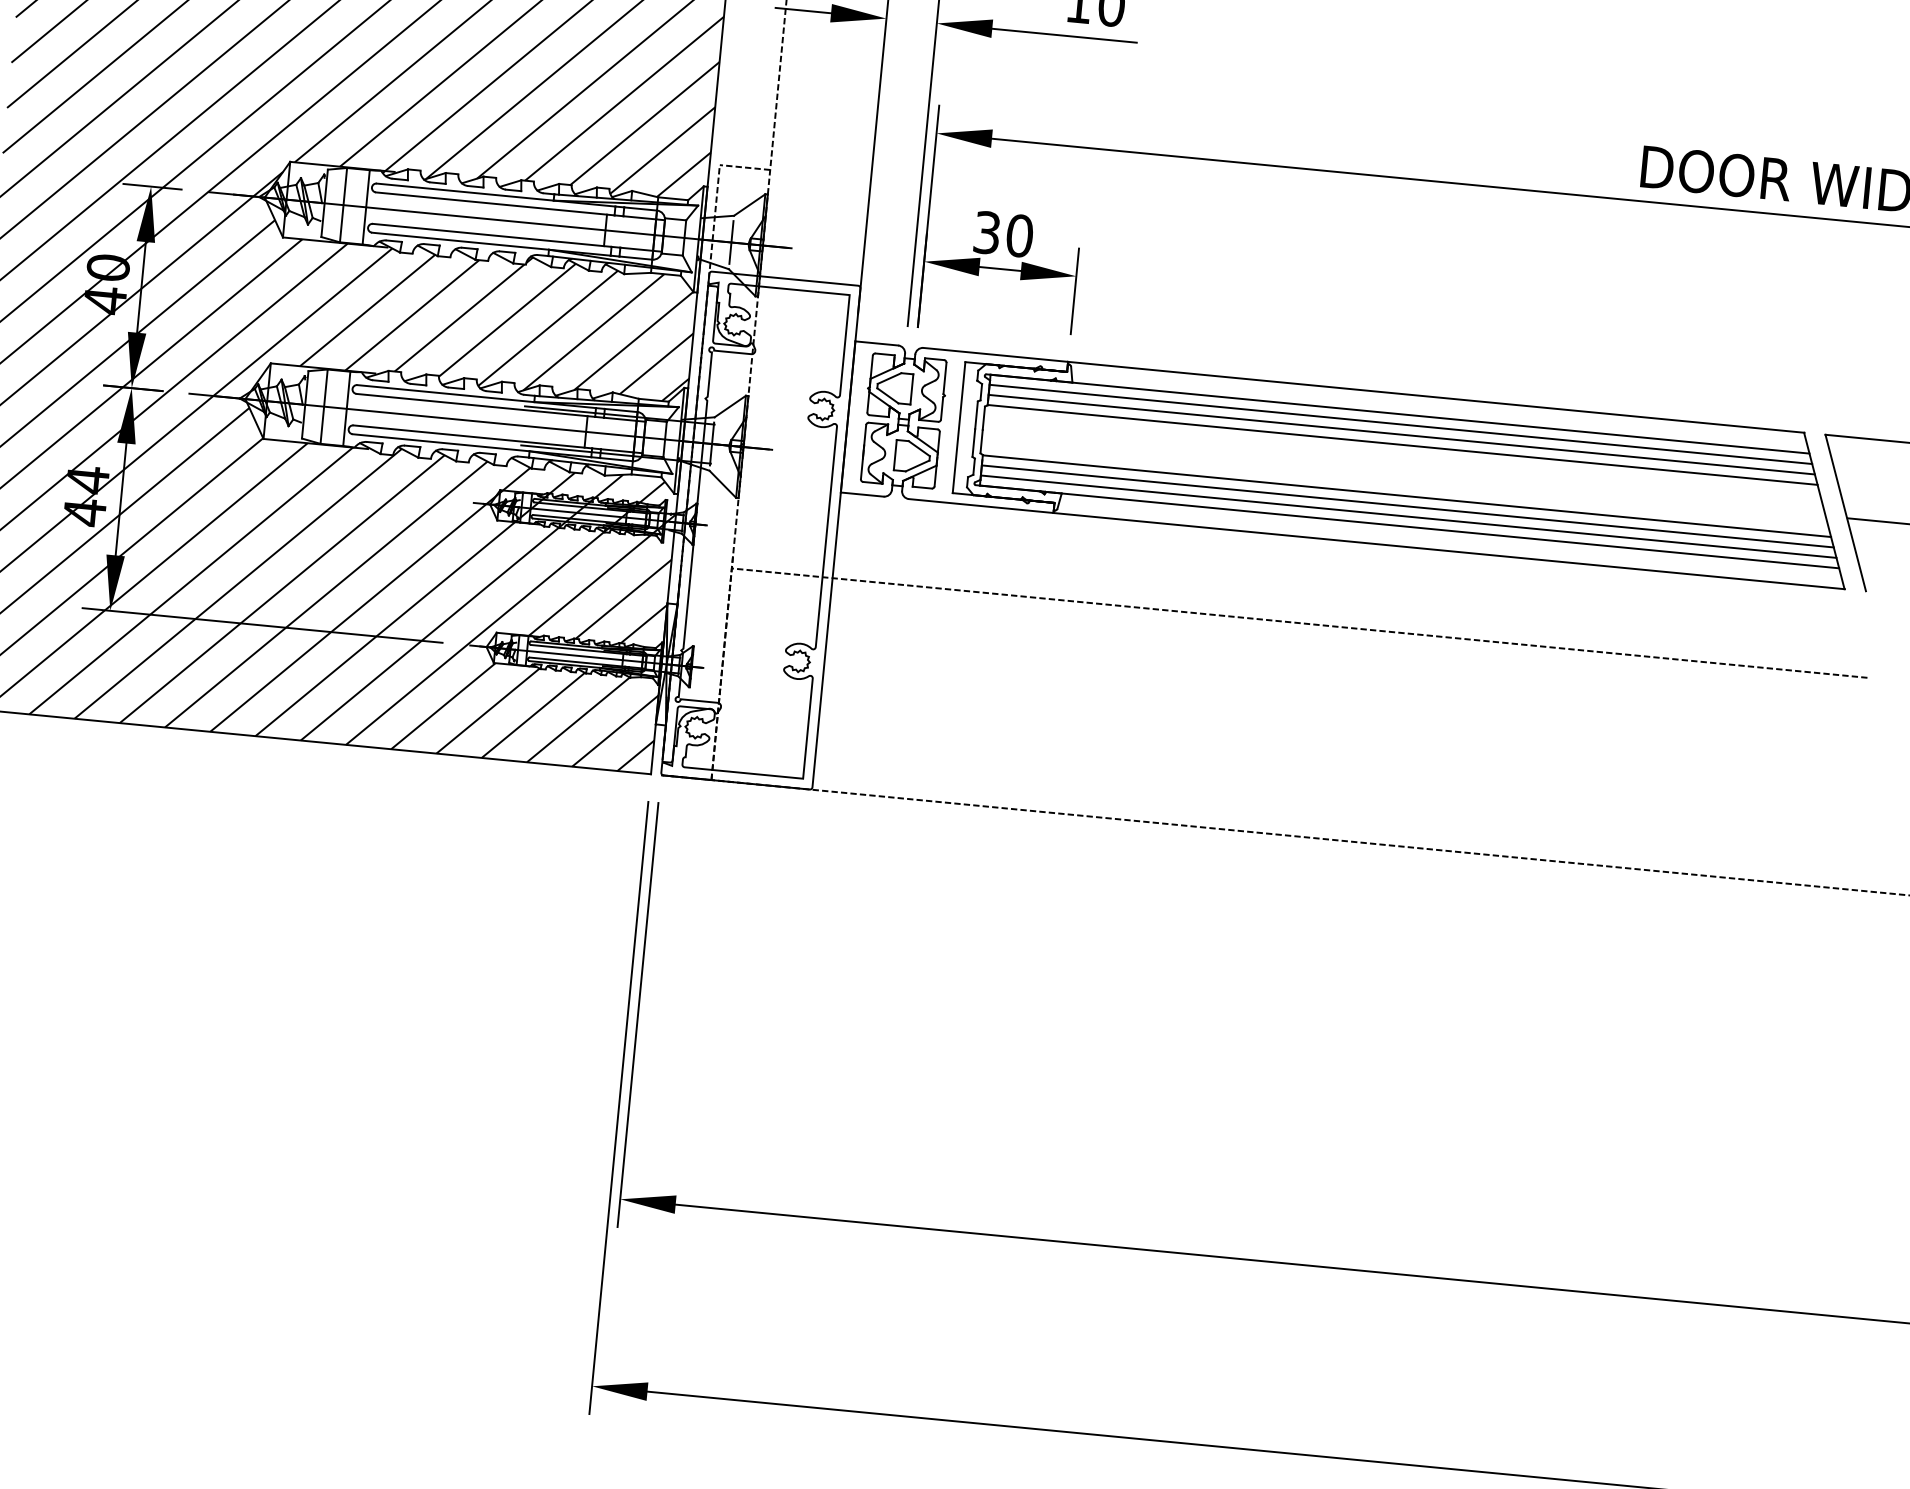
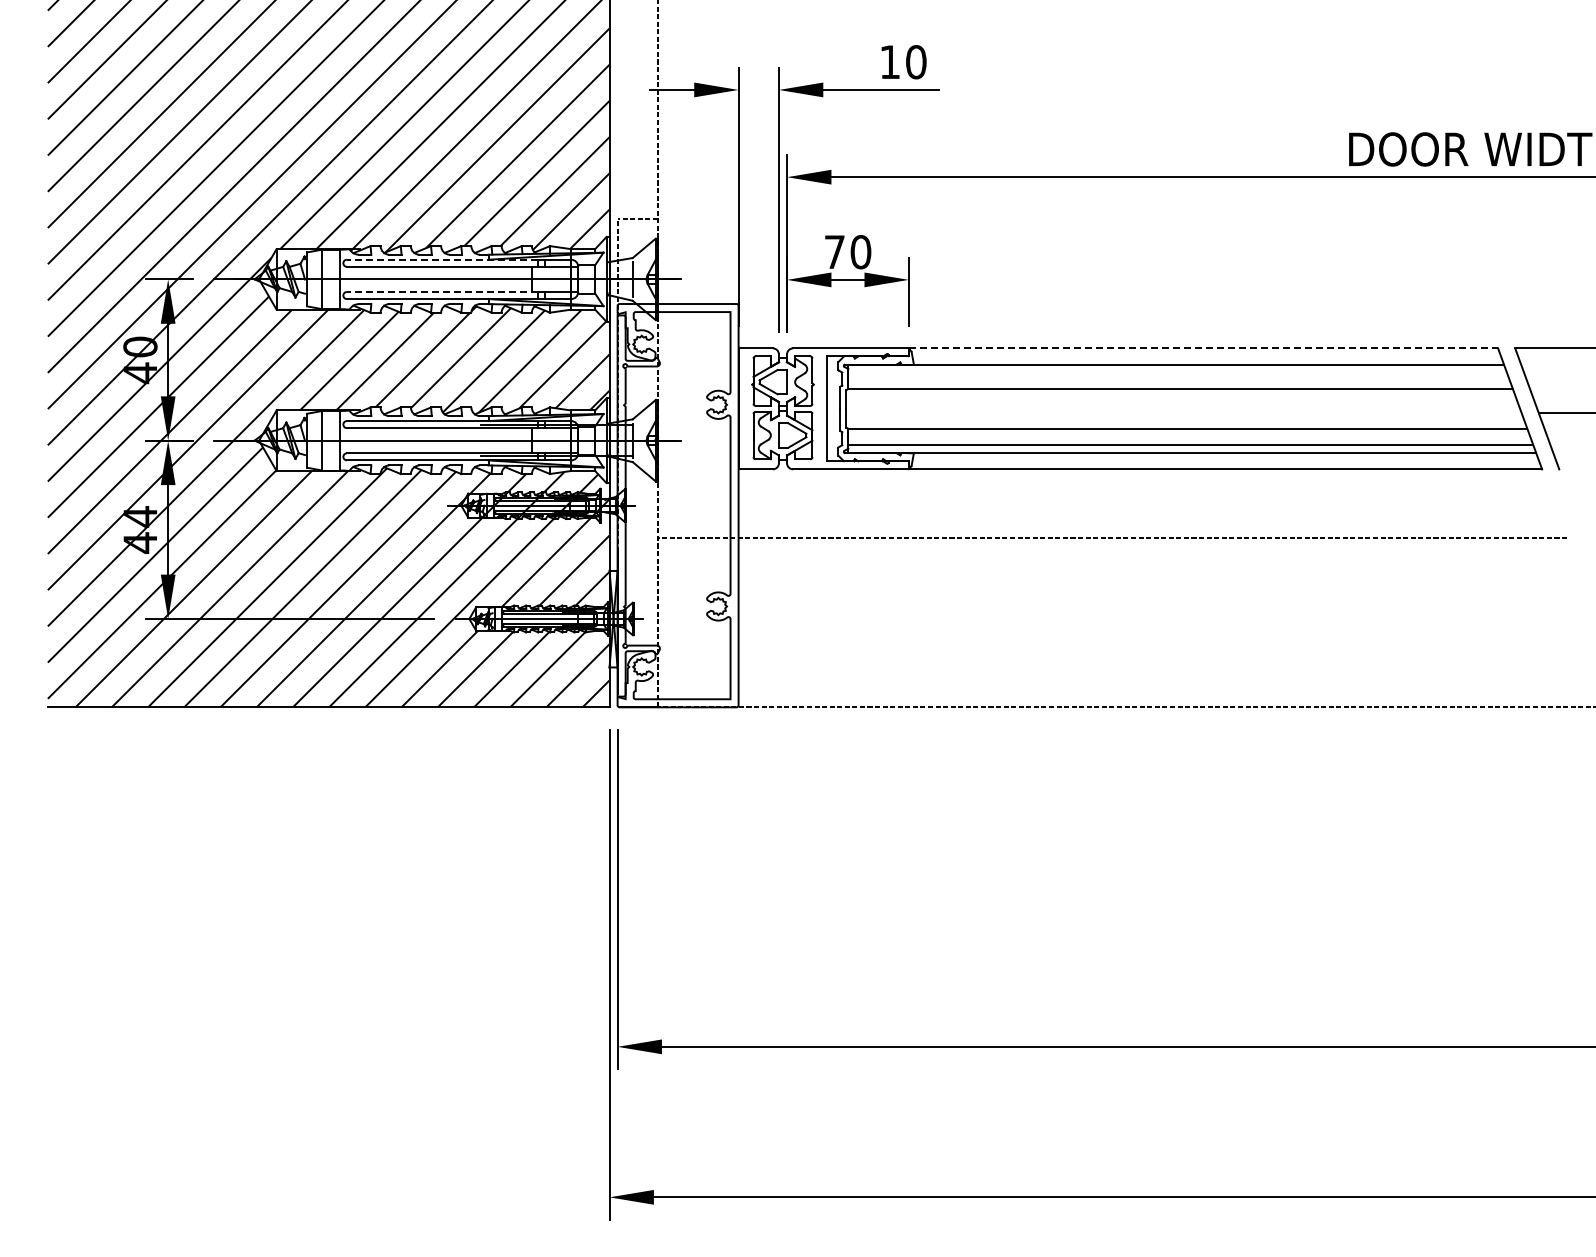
line: (496, 194) -> (442, 259), solid -> dashed
text: (986, 233) -> (834, 252), 30 -> 70
line: (492, 235) -> (442, 292), solid -> dashed
line: (1436, 397) -> (1203, 348), solid -> dashed
line: (1400, 424) -> (1177, 372), removed
line: (1401, 434) -> (1178, 380), removed
line: (1407, 506) -> (1189, 437), removed

